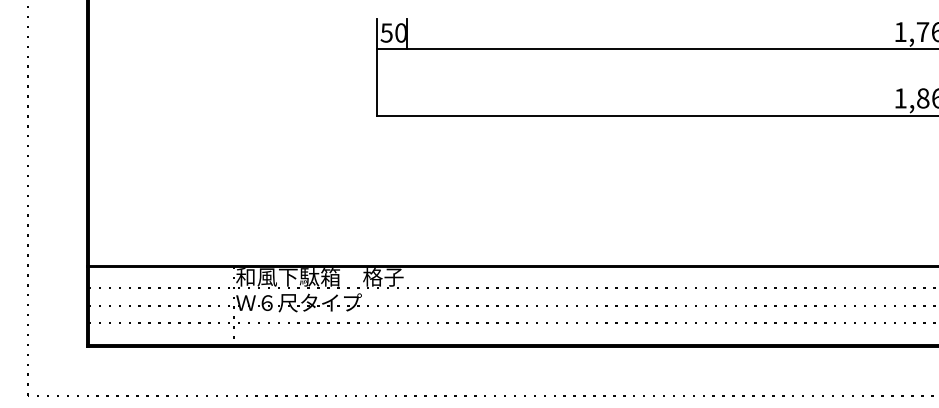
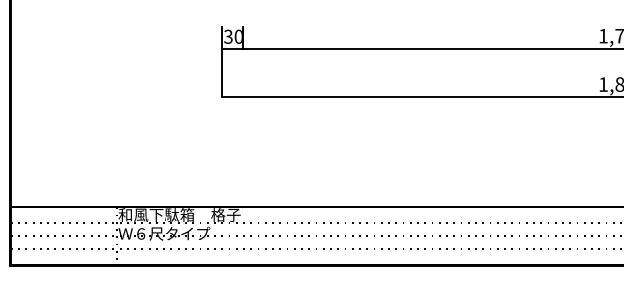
text: (386, 32) -> (228, 36), 50 -> 30

